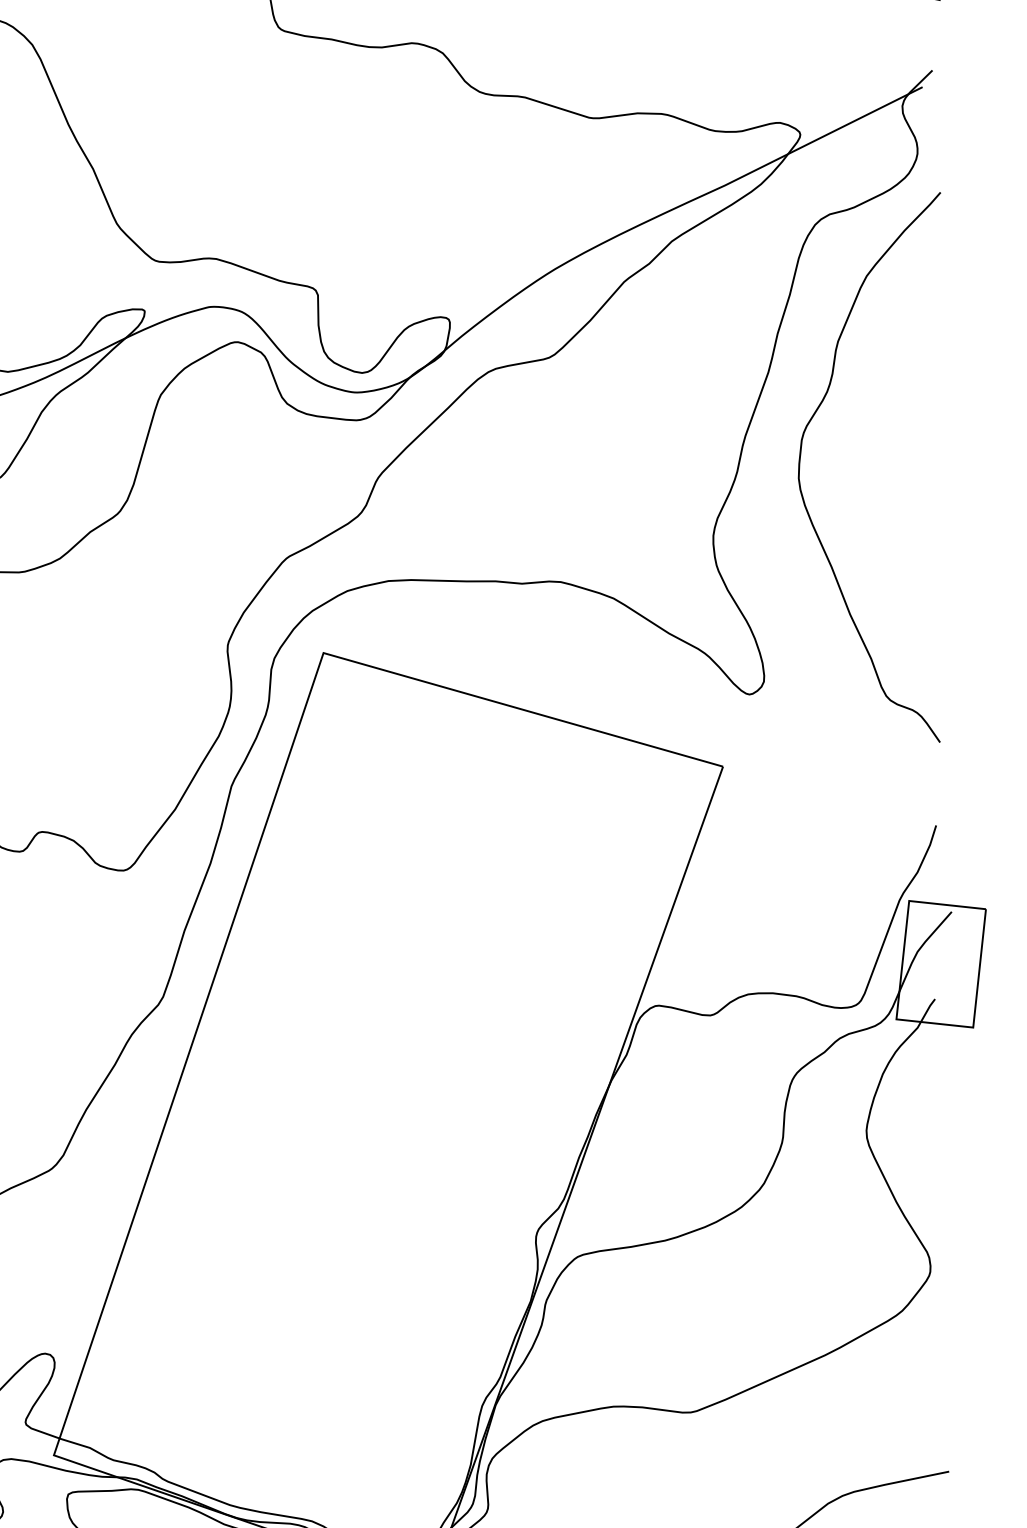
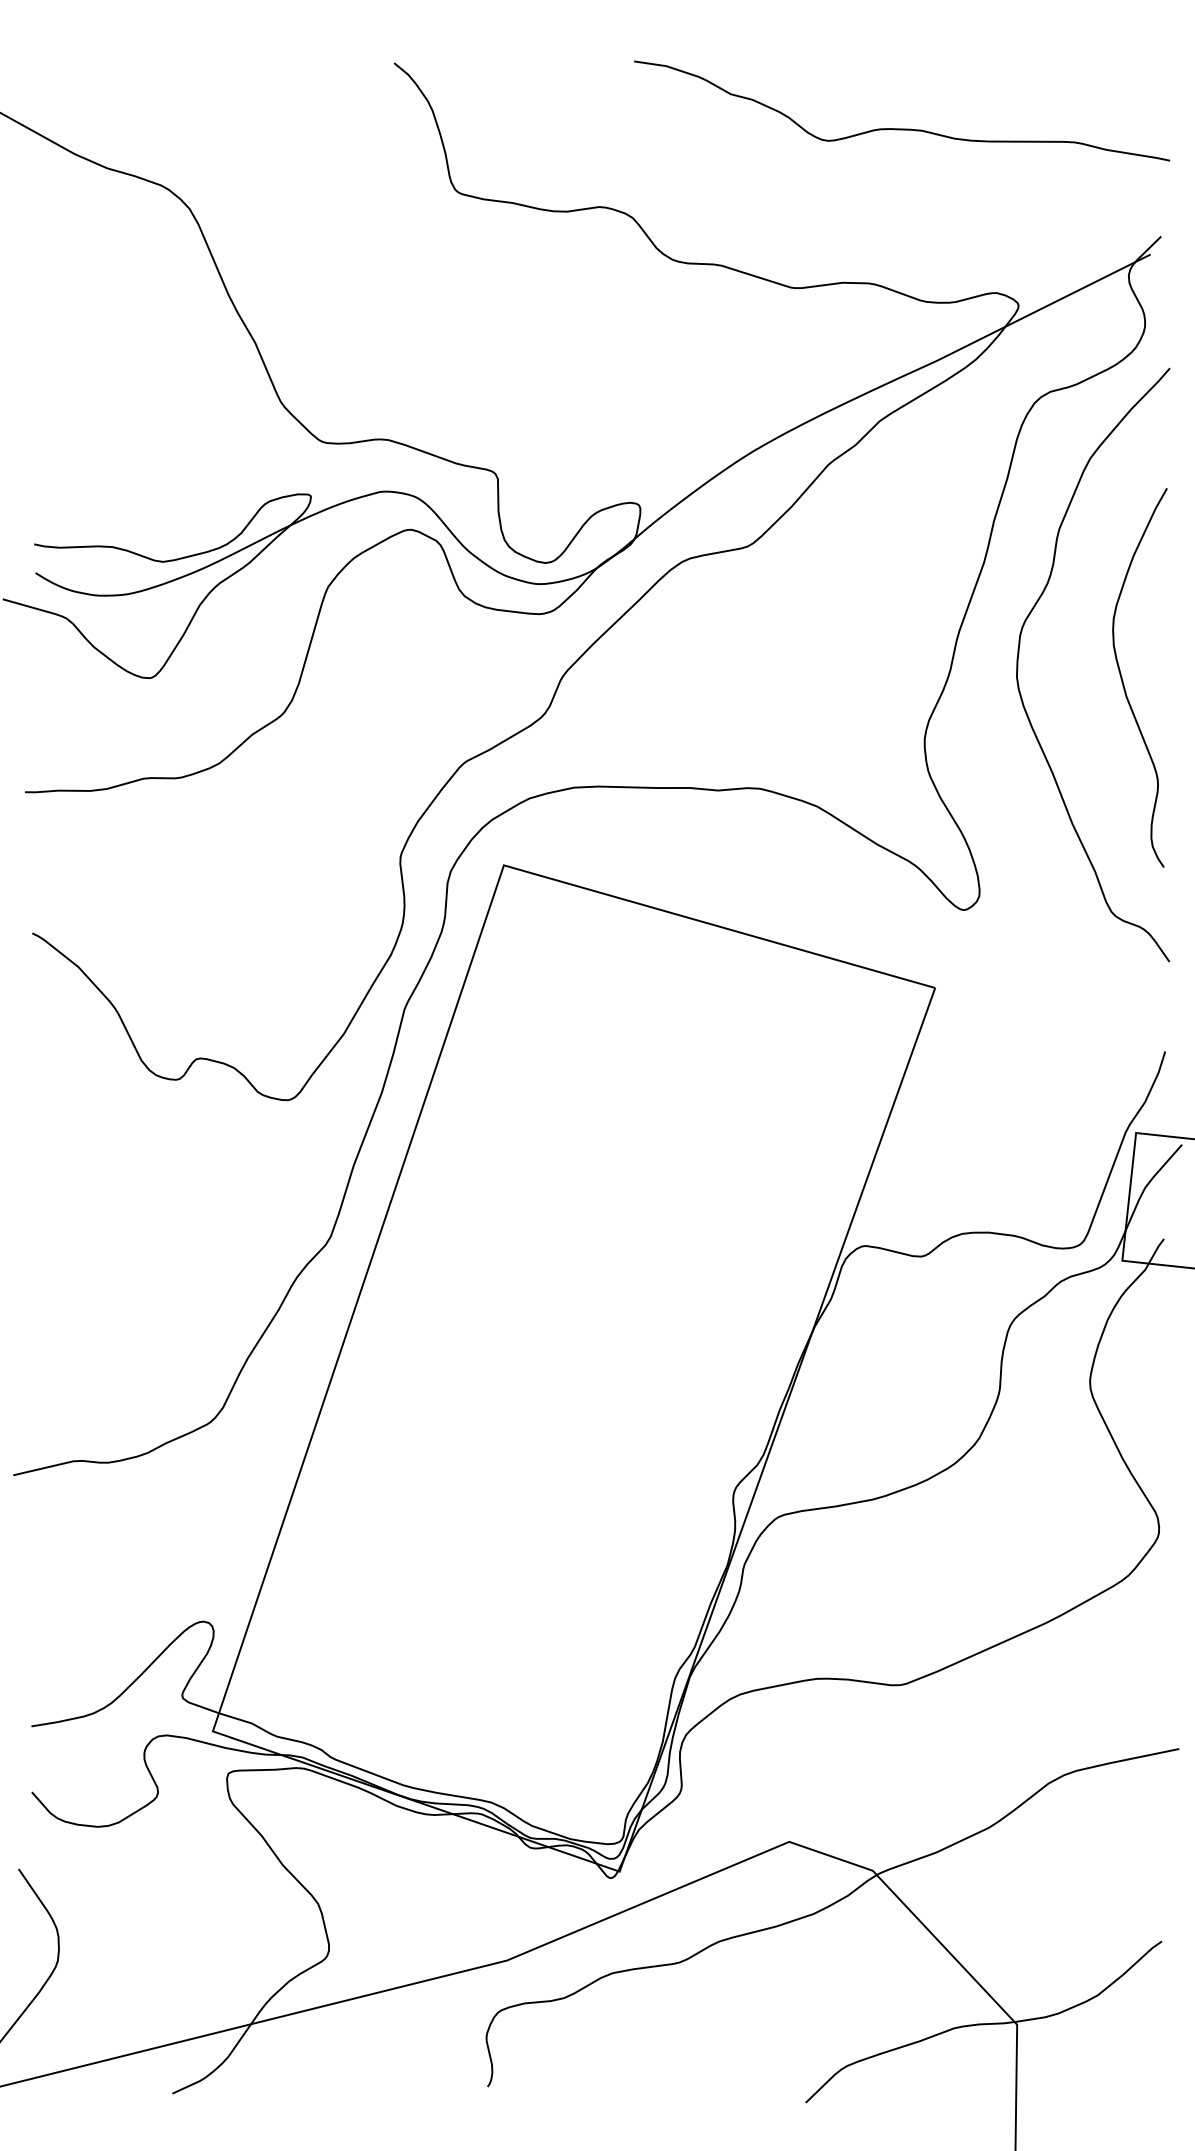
curve: (897, 481) -> (1123, 680), added

